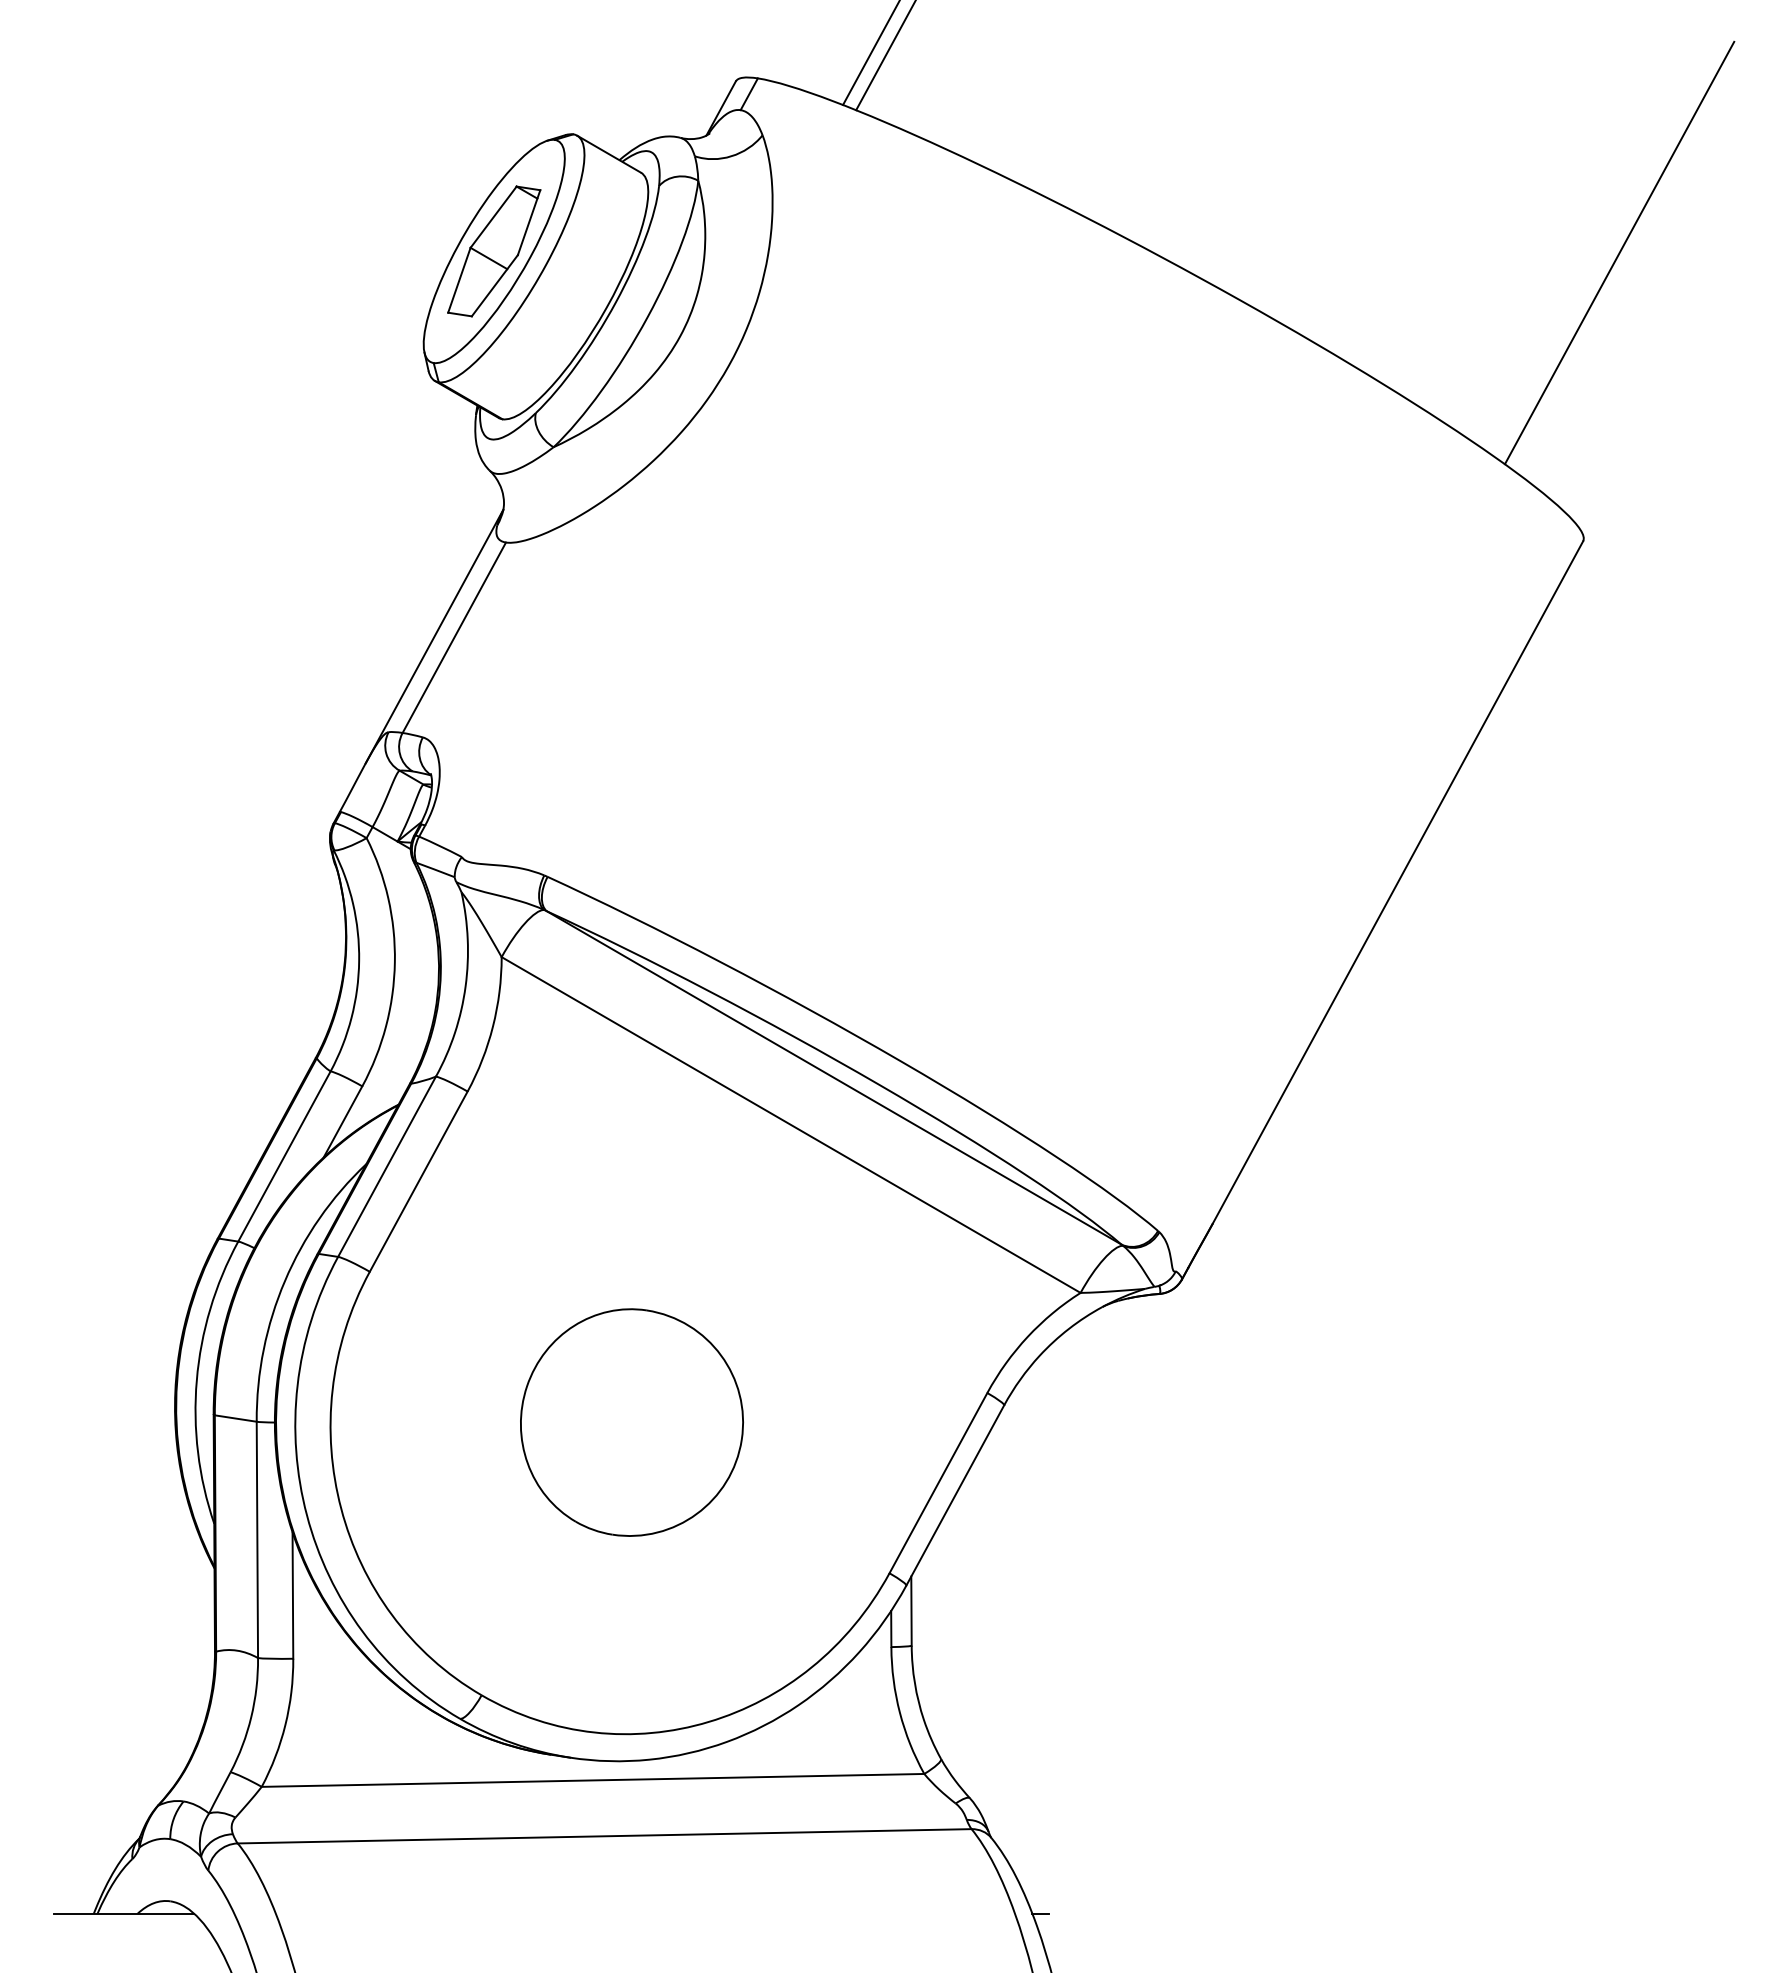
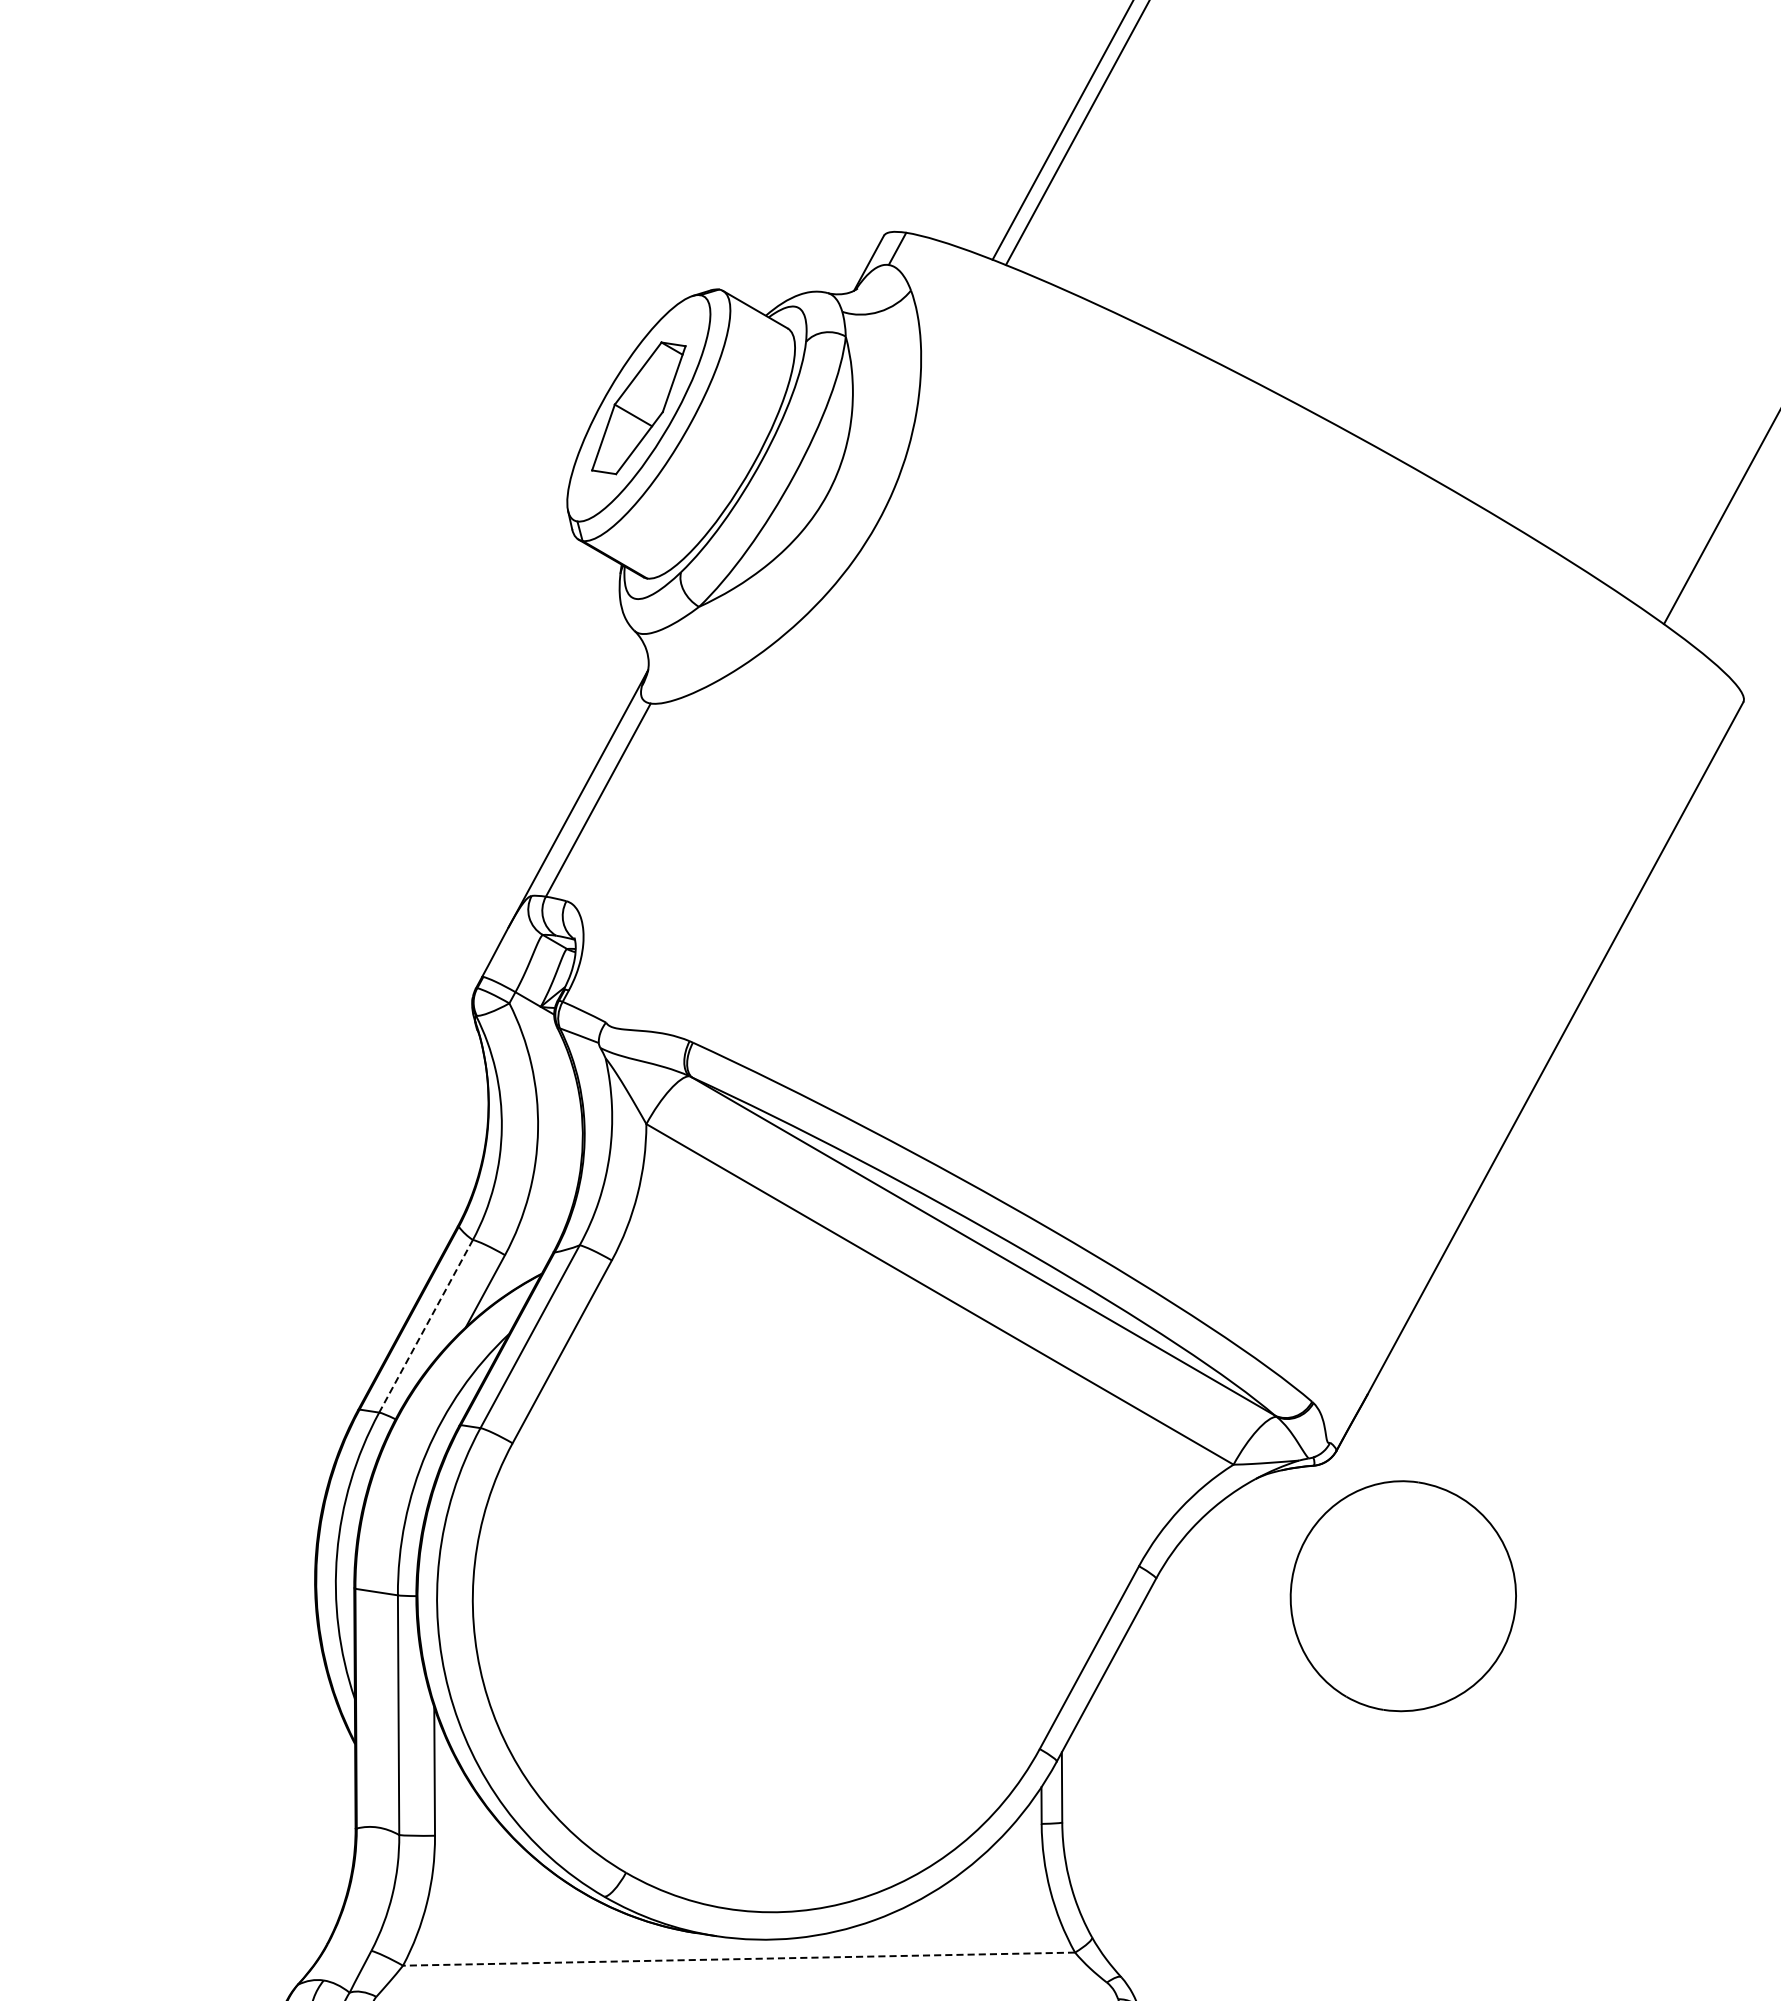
line: (284, 1156) -> (426, 1326), solid -> dashed
part: (631, 1422) -> (1402, 1596), moved
line: (592, 1780) -> (738, 1959), solid -> dashed

